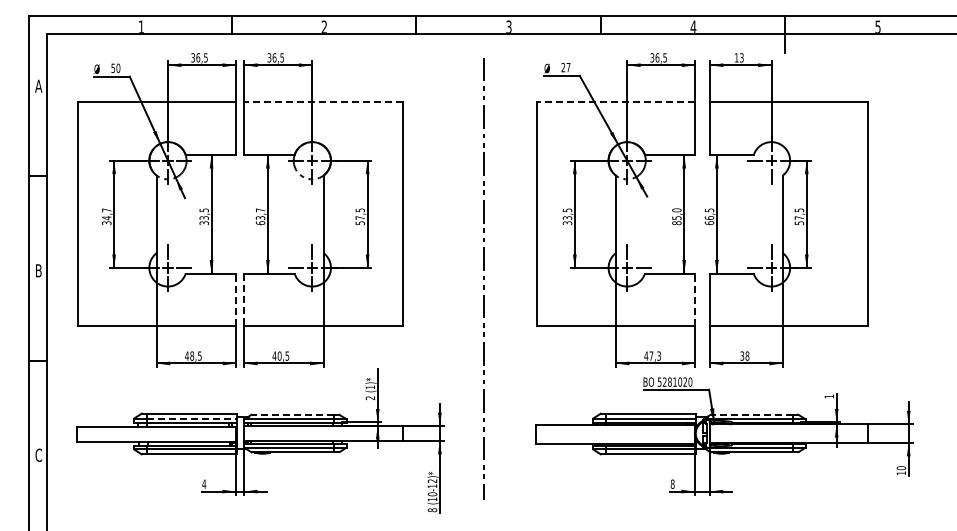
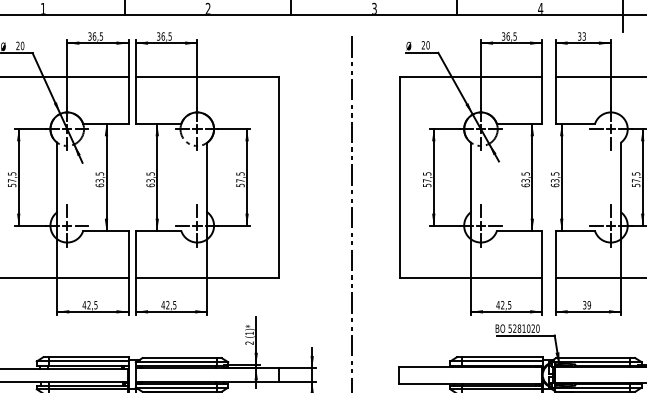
text: (736, 57) -> (579, 36), 13 -> 33
text: (568, 67) -> (428, 45), 27 -> 20
text: (113, 68) -> (18, 46), 50 -> 20
line: (323, 102) -> (207, 76), dashed -> solid
line: (615, 102) -> (470, 76), dashed -> solid
text: (260, 210) -> (150, 174), 63,7 -> 63,5
text: (106, 216) -> (11, 179), 34,7 -> 57,5
text: (676, 216) -> (525, 179), 85,0 -> 63,5
text: (709, 217) -> (555, 180), 66,5 -> 63,5
text: (567, 220) -> (427, 183), 33,5 -> 57,5
text: (203, 223) -> (99, 185), 33,5 -> 63,5
line: (236, 299) -> (128, 254), dashed -> solid
line: (695, 299) -> (542, 254), dashed -> solid
line: (244, 300) -> (136, 255), dashed -> solid
text: (192, 355) -> (89, 304), 48,5 -> 42,5
text: (279, 355) -> (167, 304), 40,5 -> 42,5
text: (654, 355) -> (505, 304), 47,3 -> 42,5
text: (747, 355) -> (589, 304), 38 -> 39
line: (292, 414) -> (179, 357), dashed -> solid
line: (751, 414) -> (592, 357), dashed -> solid
line: (191, 418) -> (88, 361), dashed -> solid

